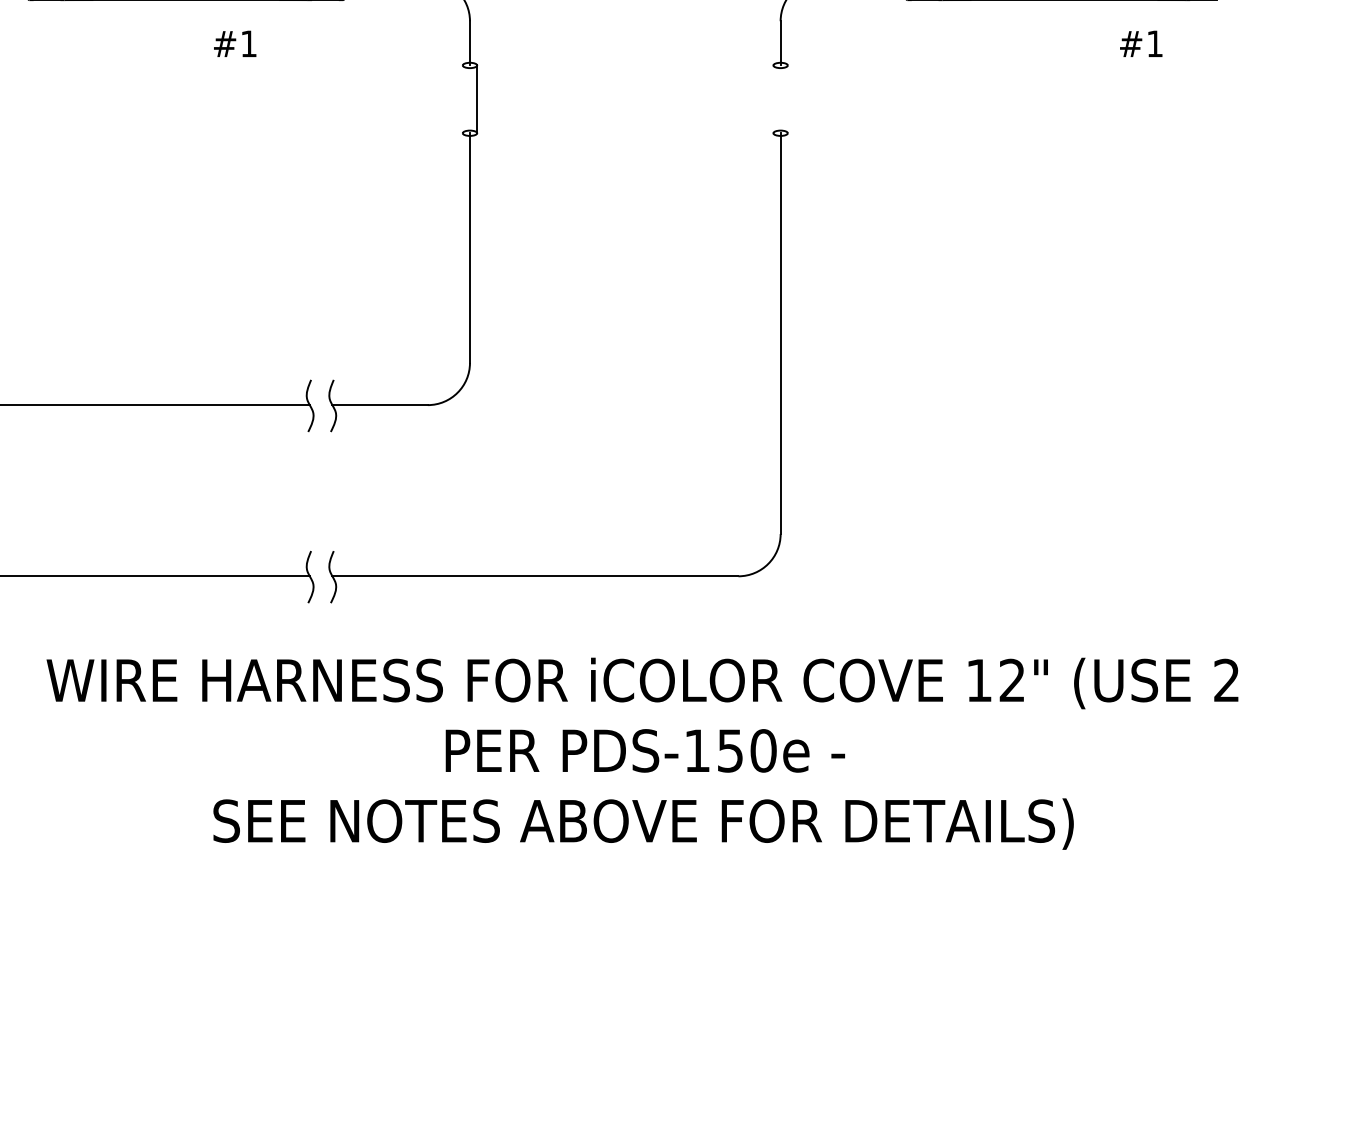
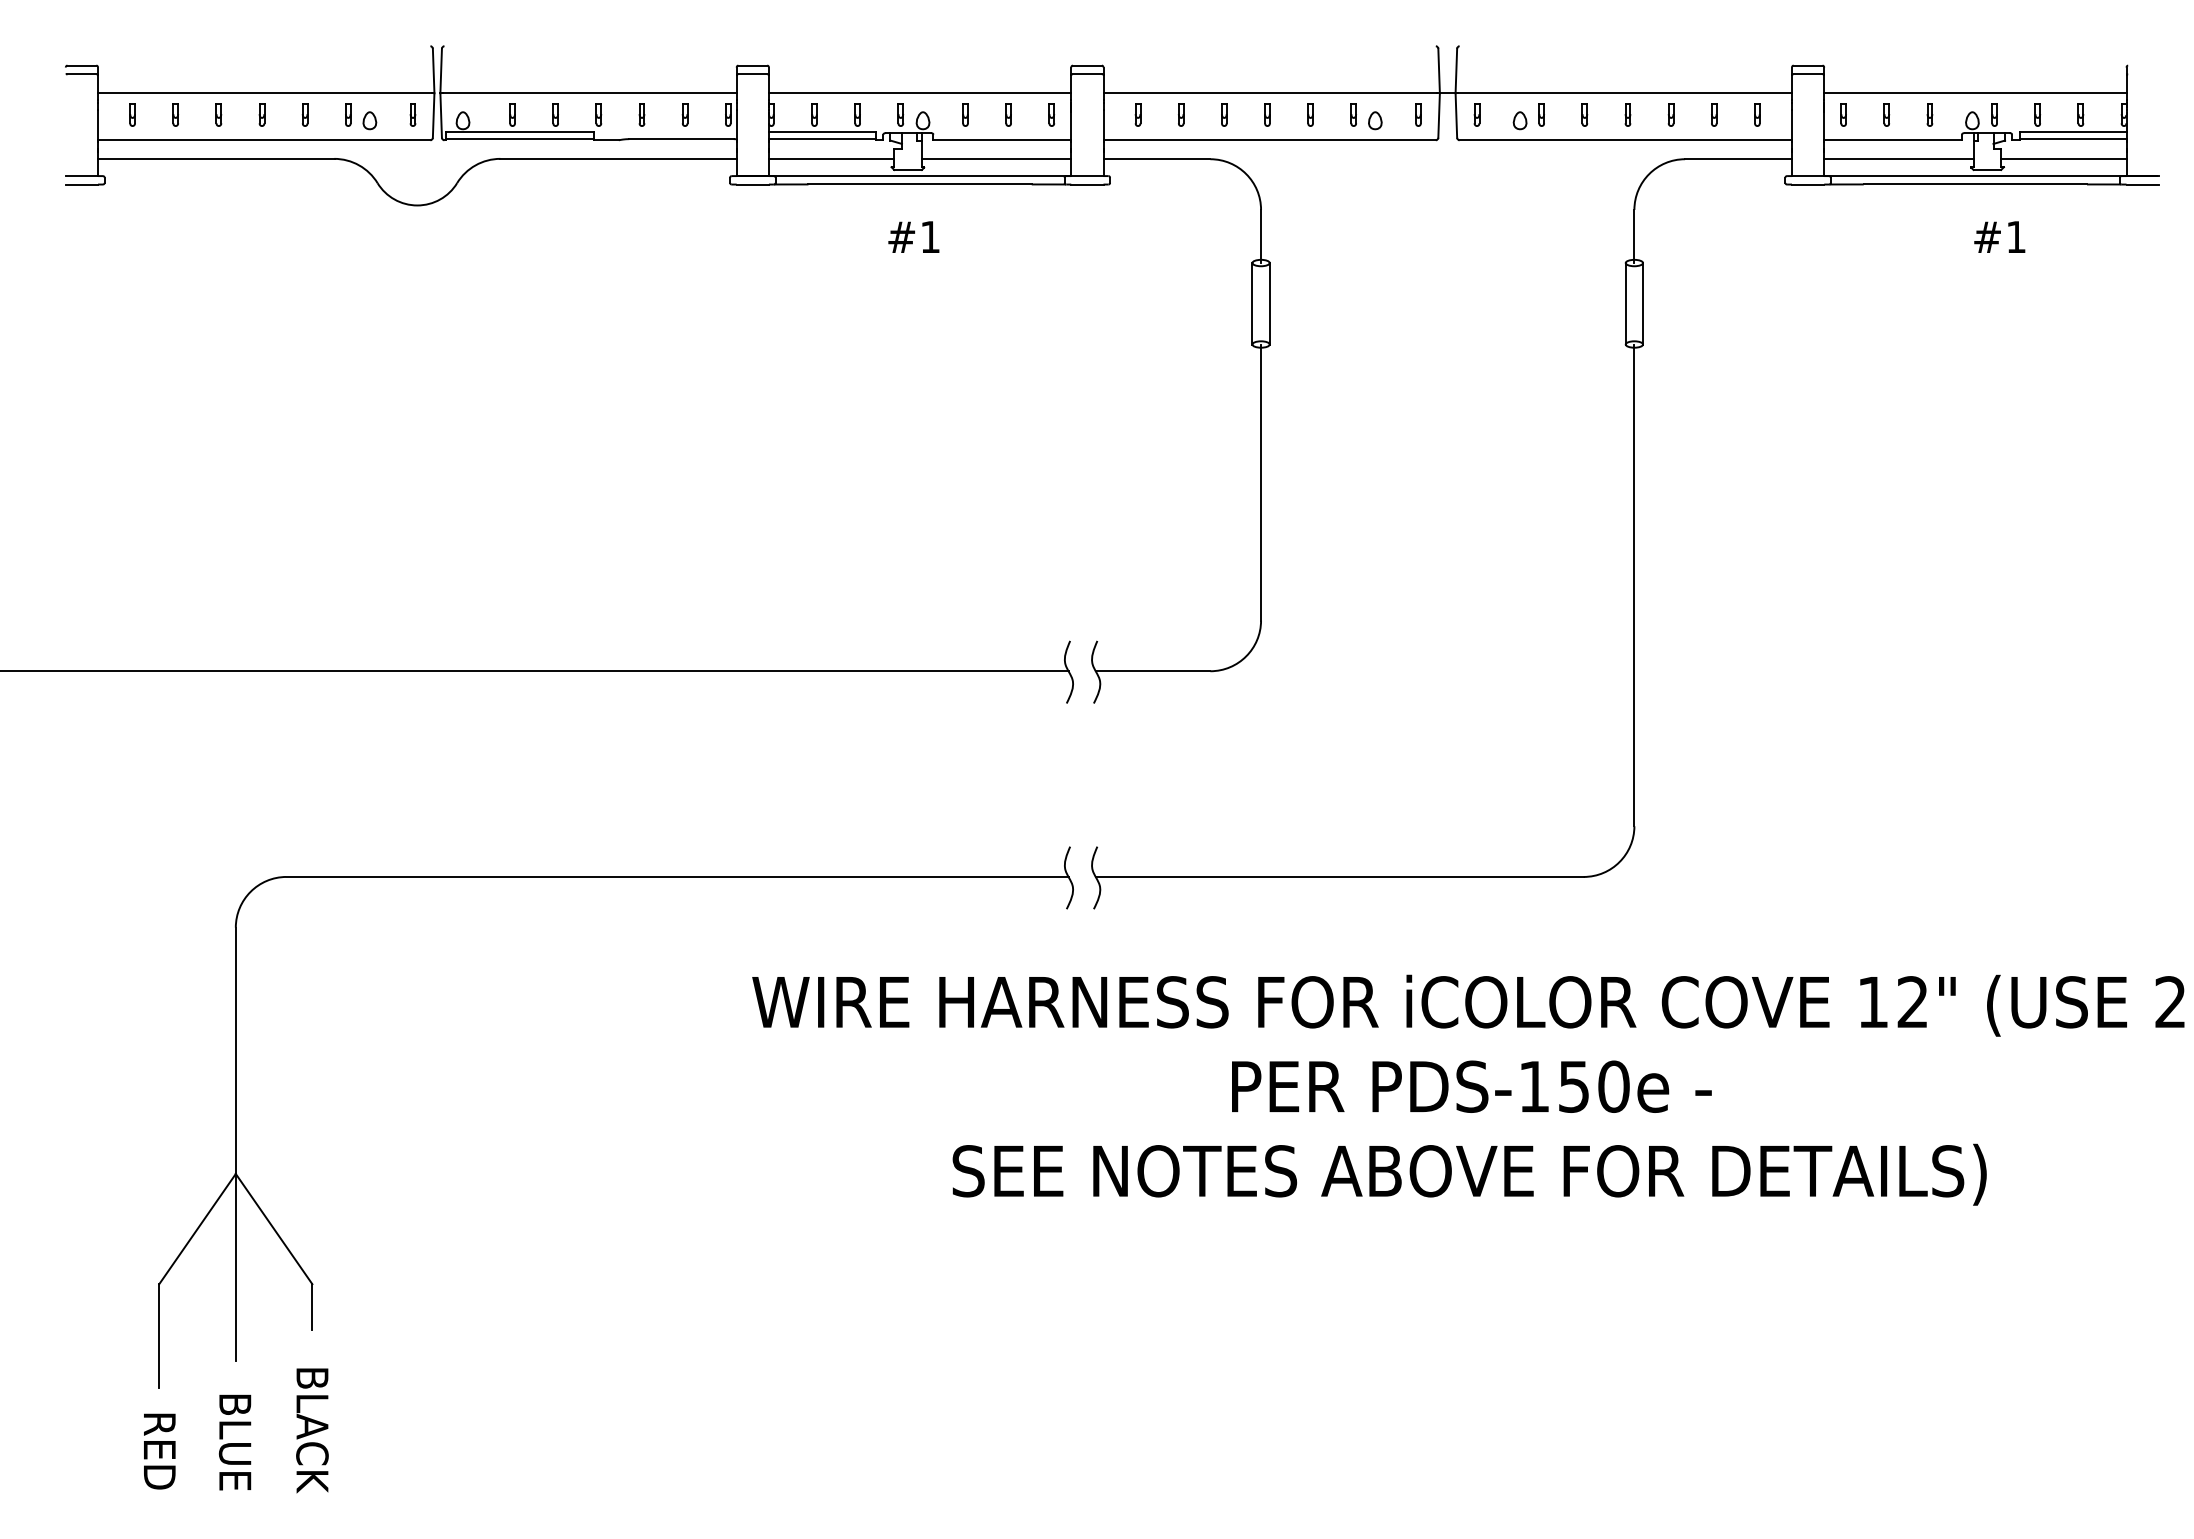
text: (234, 43) -> (913, 236), moved
text: (1141, 43) -> (1999, 236), moved
line: (462, 99) -> (1252, 303), added
line: (773, 99) -> (1625, 303), added
line: (788, 99) -> (1643, 303), added

